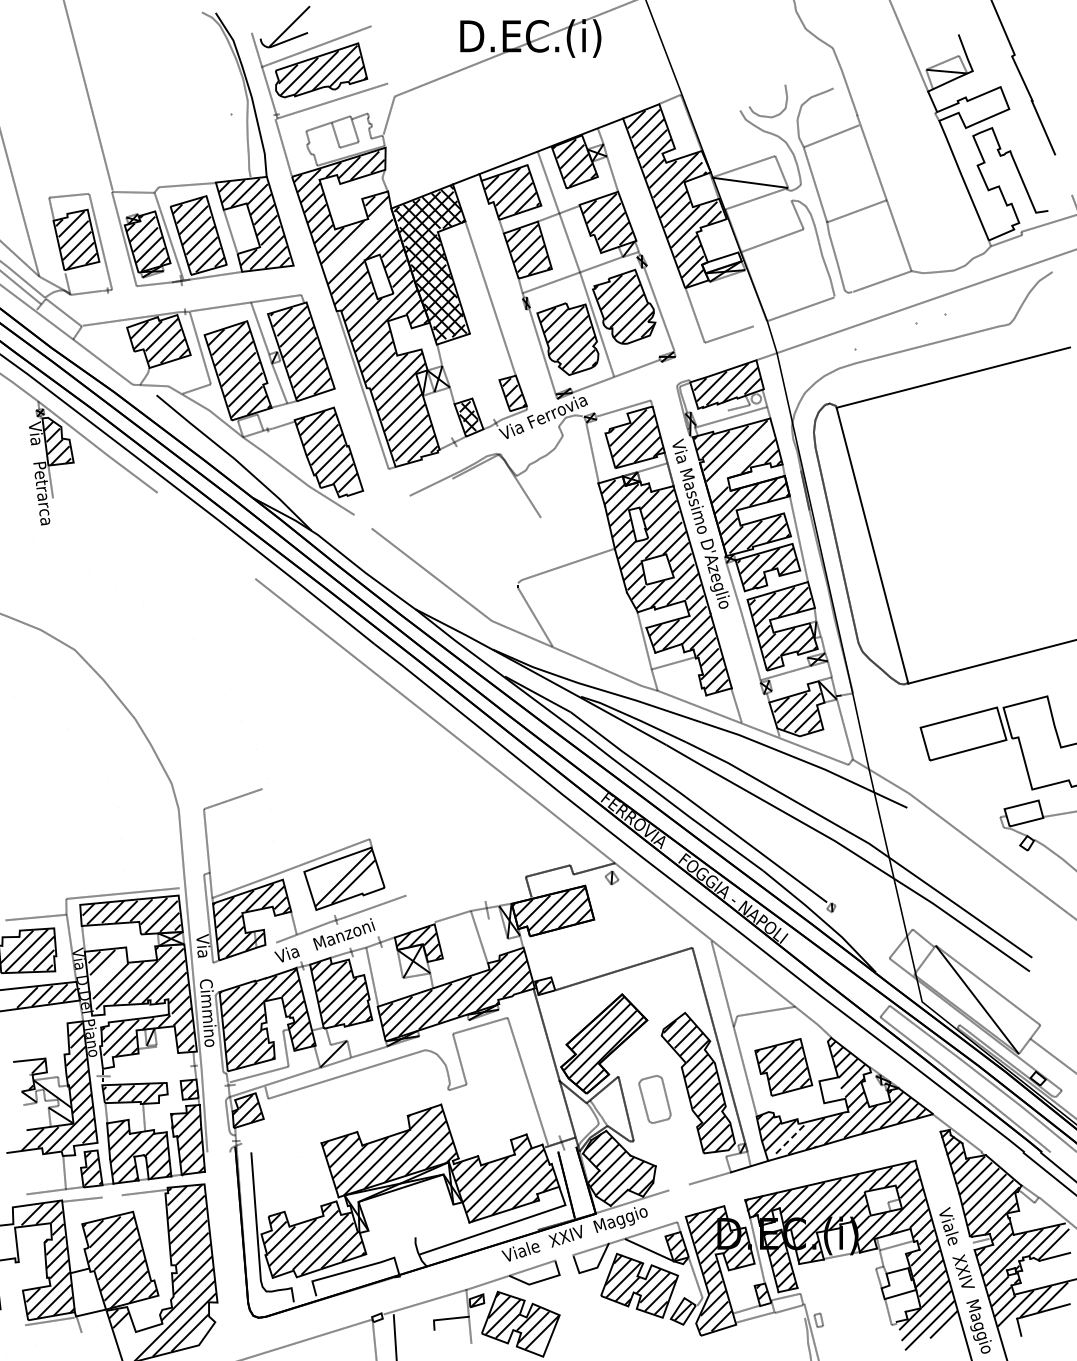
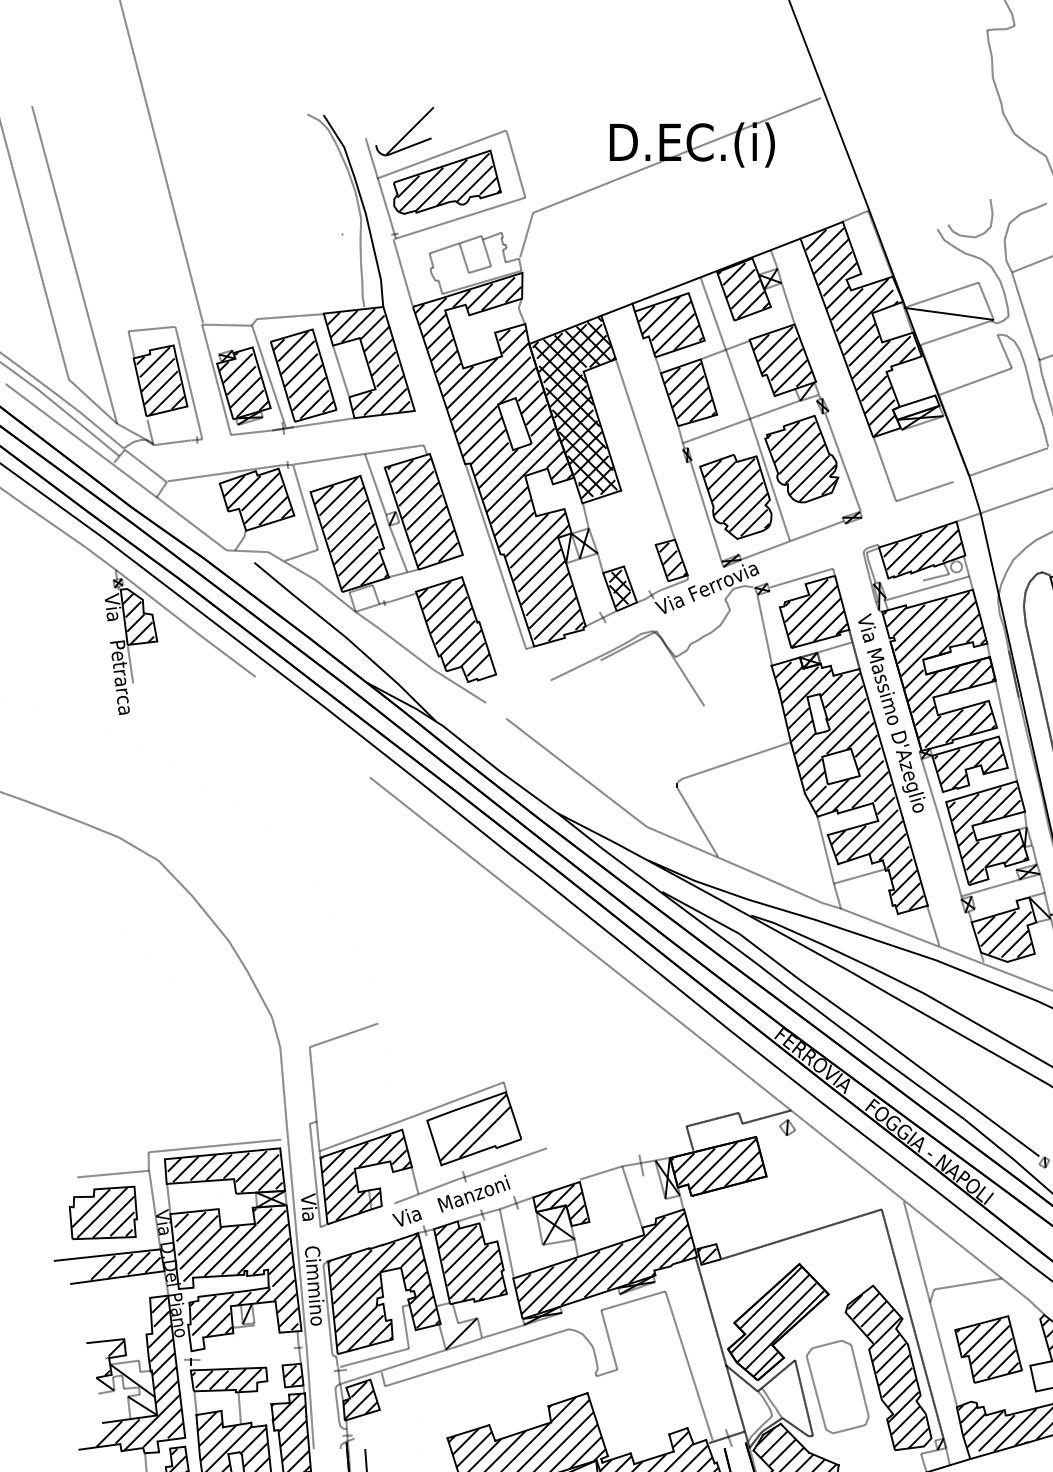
line: (380, 54) -> (516, 163), added
line: (357, 240) -> (489, 381), added
line: (740, 460) -> (937, 638), added
line: (108, 969) -> (198, 1234), added
part: (654, 1099) -> (837, 1387), size x1.67
line: (790, 1138) -> (996, 1432), dashed -> solid

